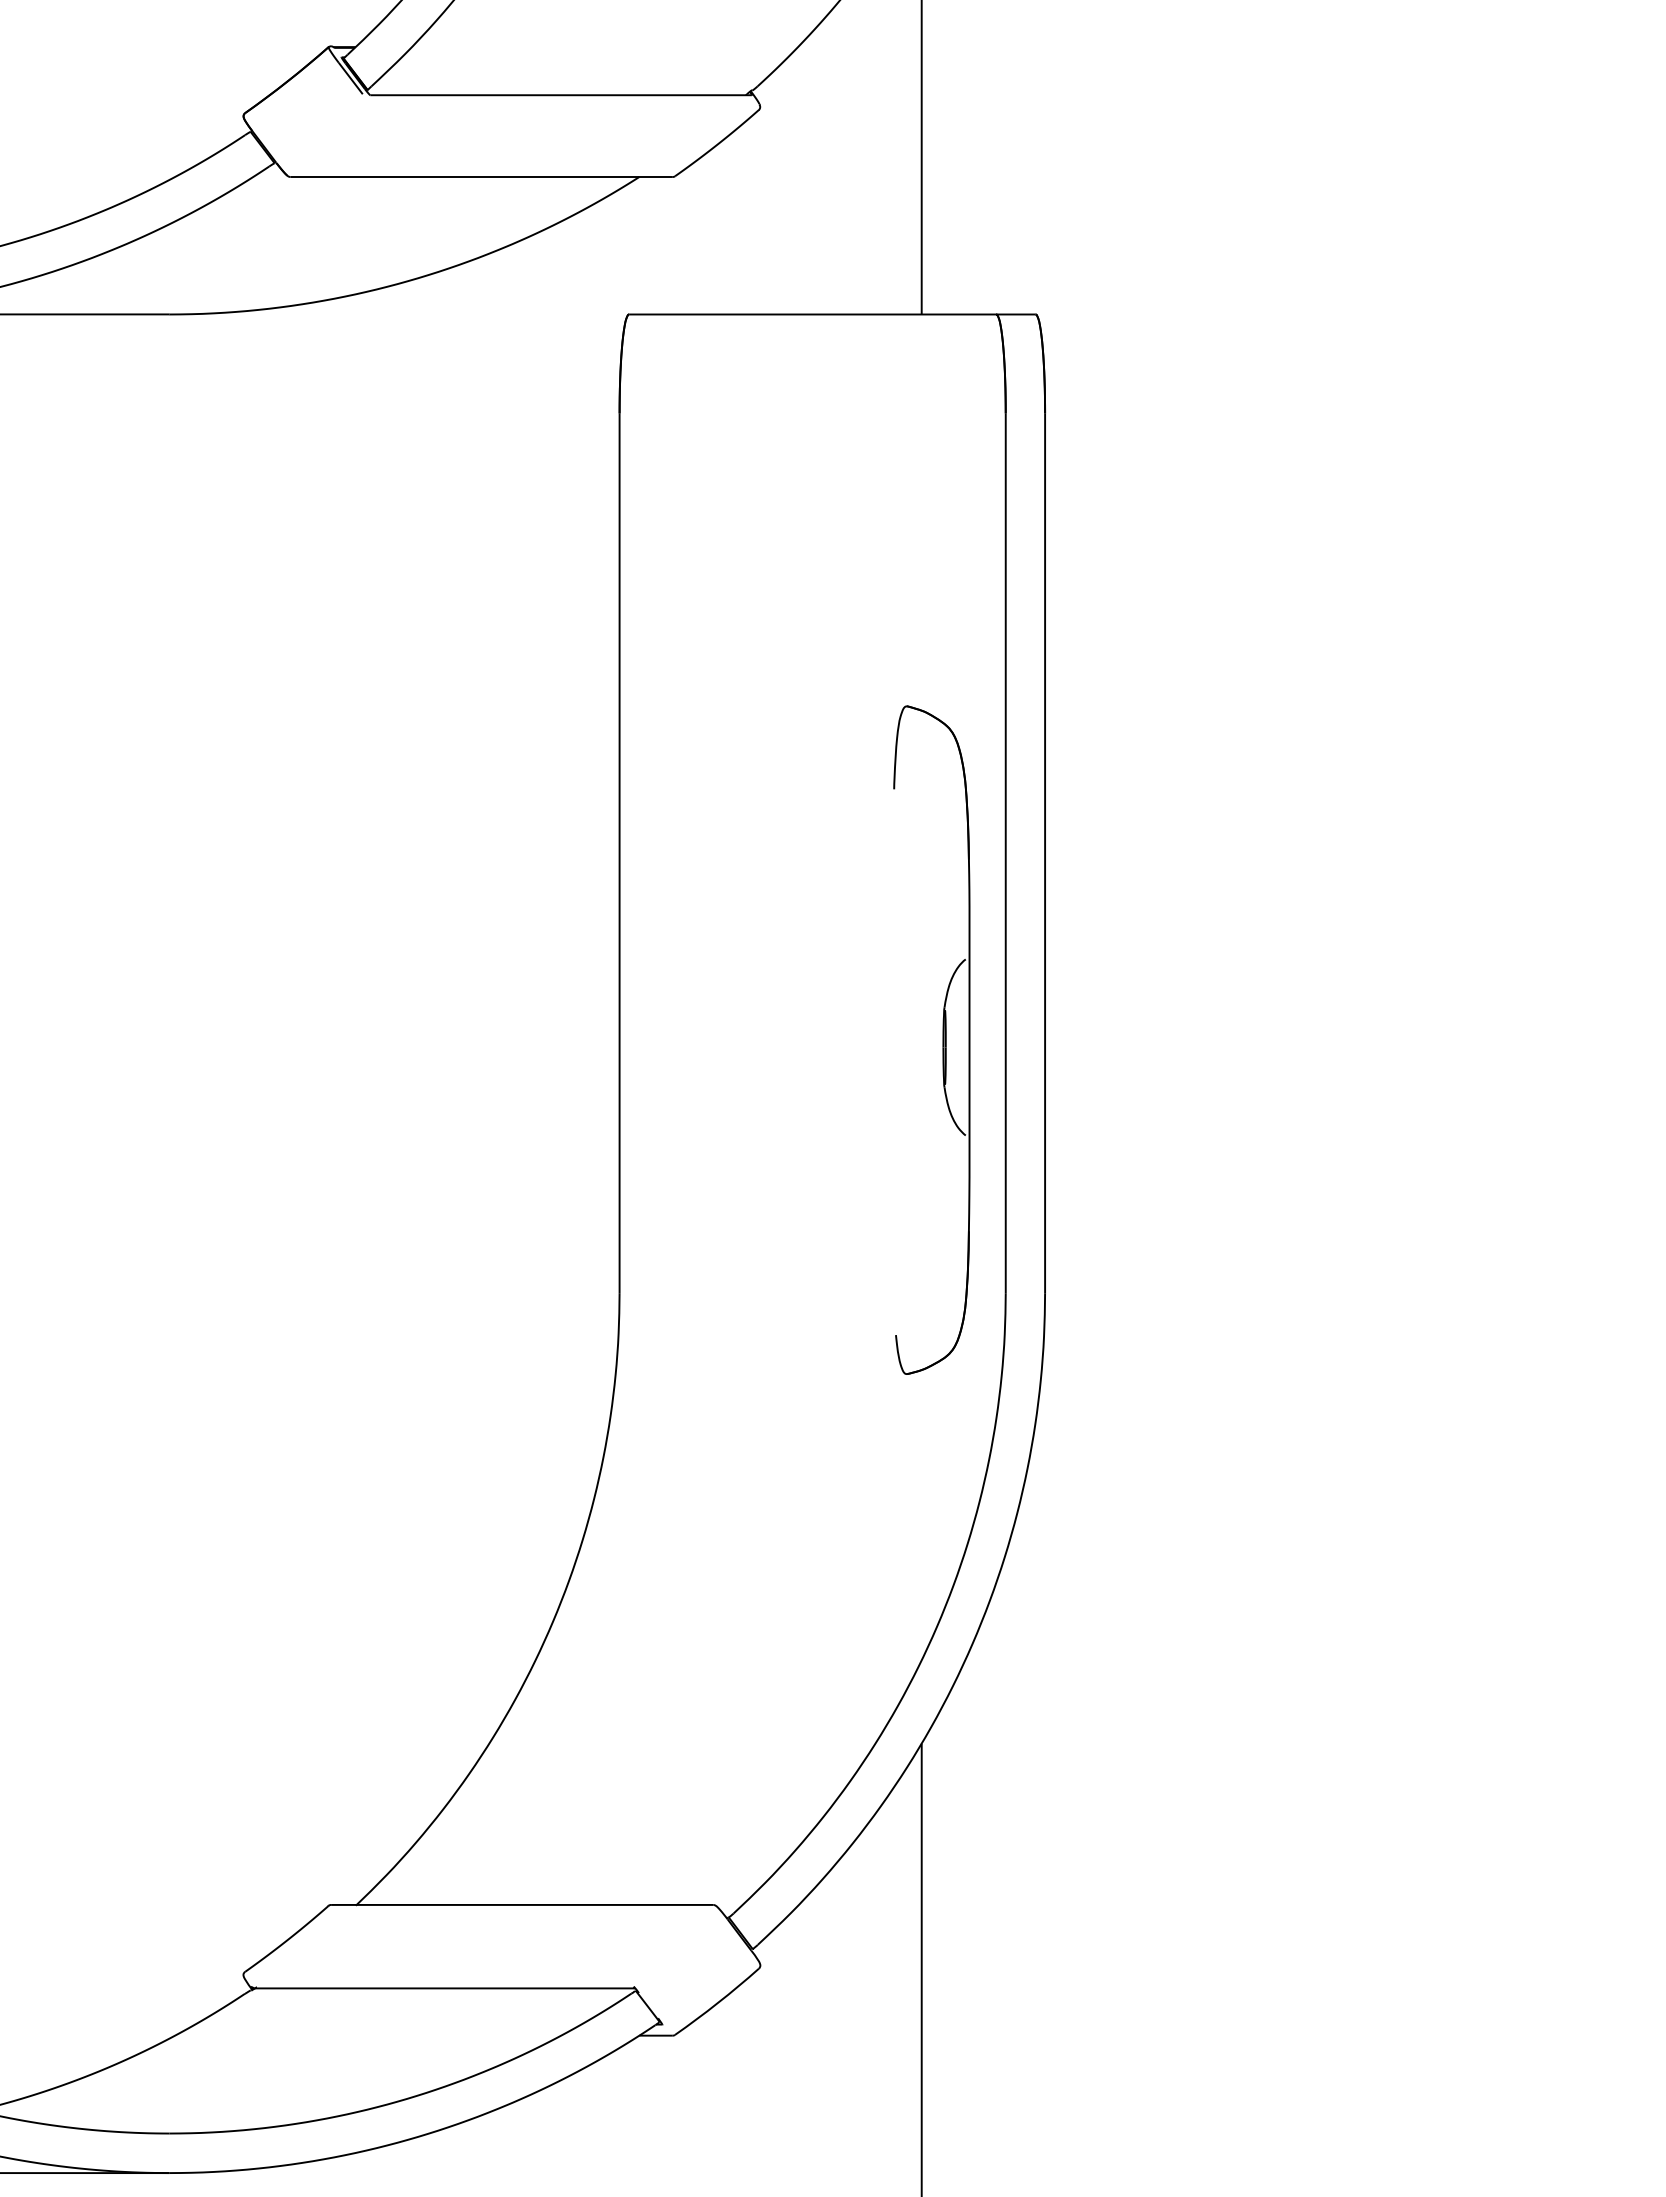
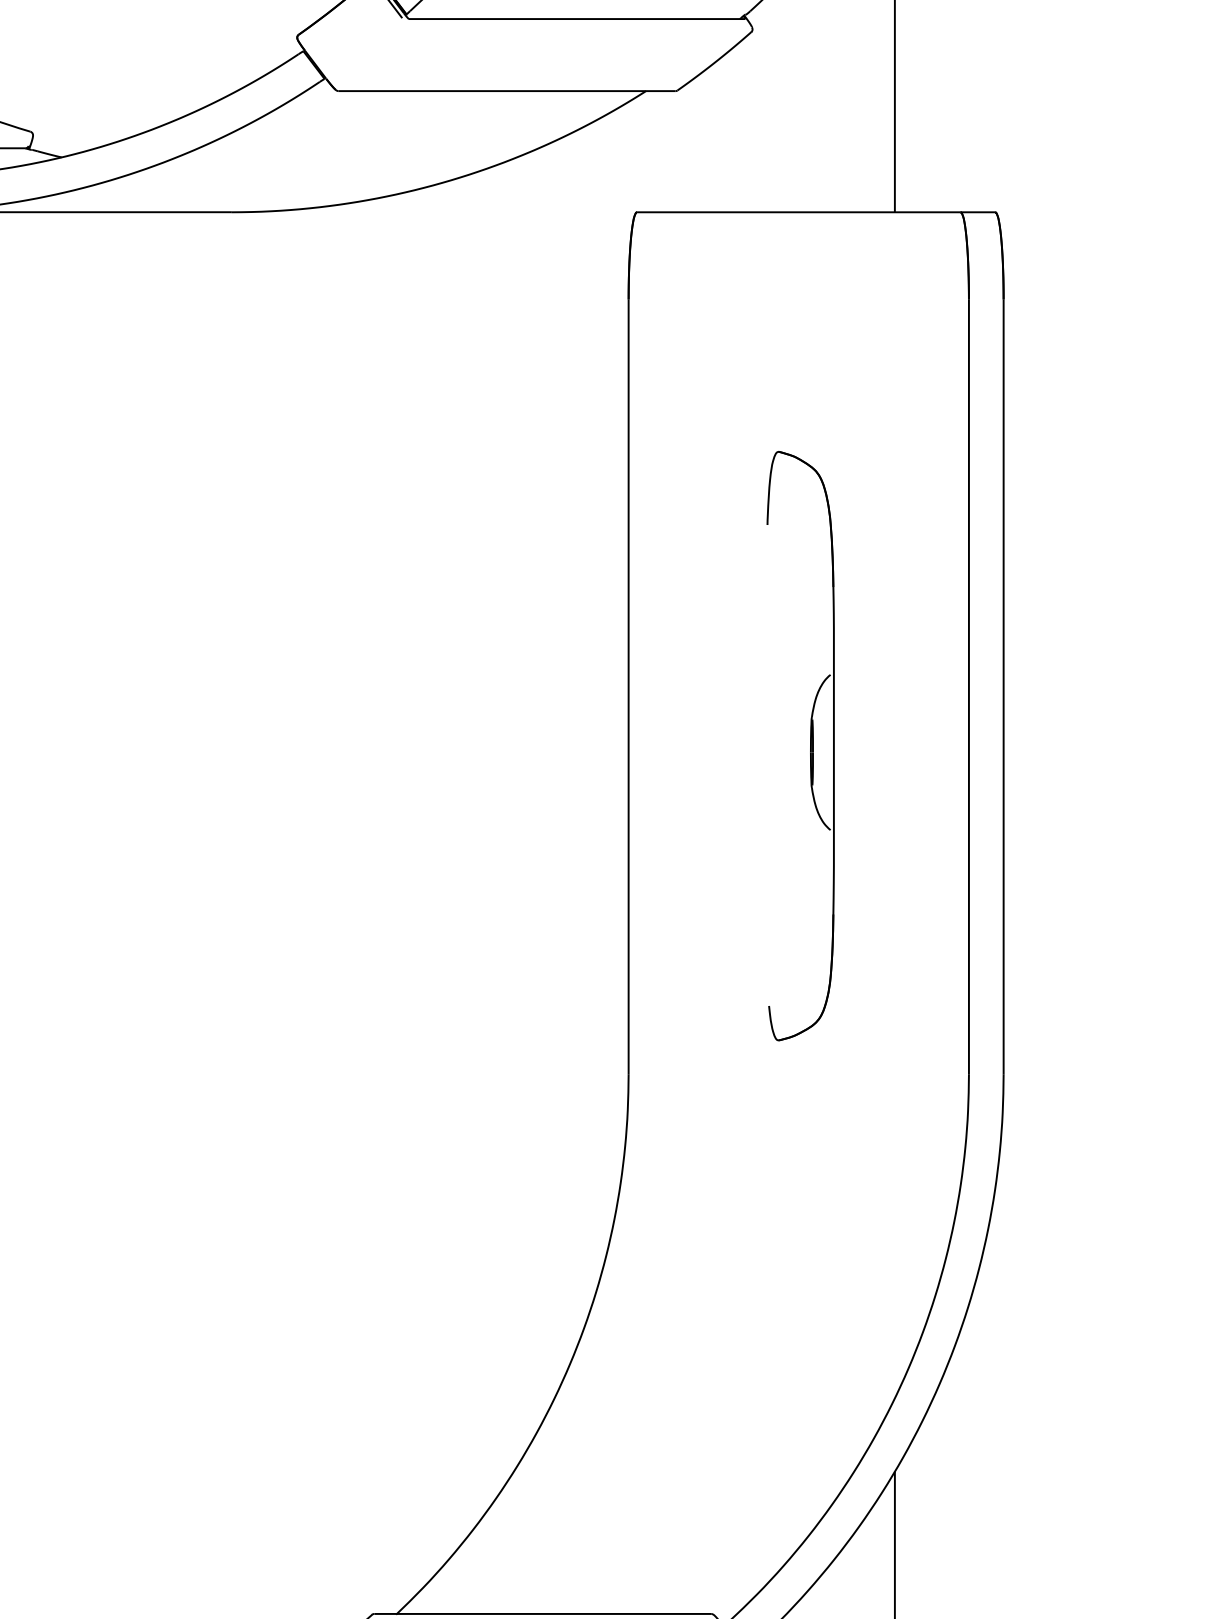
part: (942, 1039) -> (810, 745), moved

